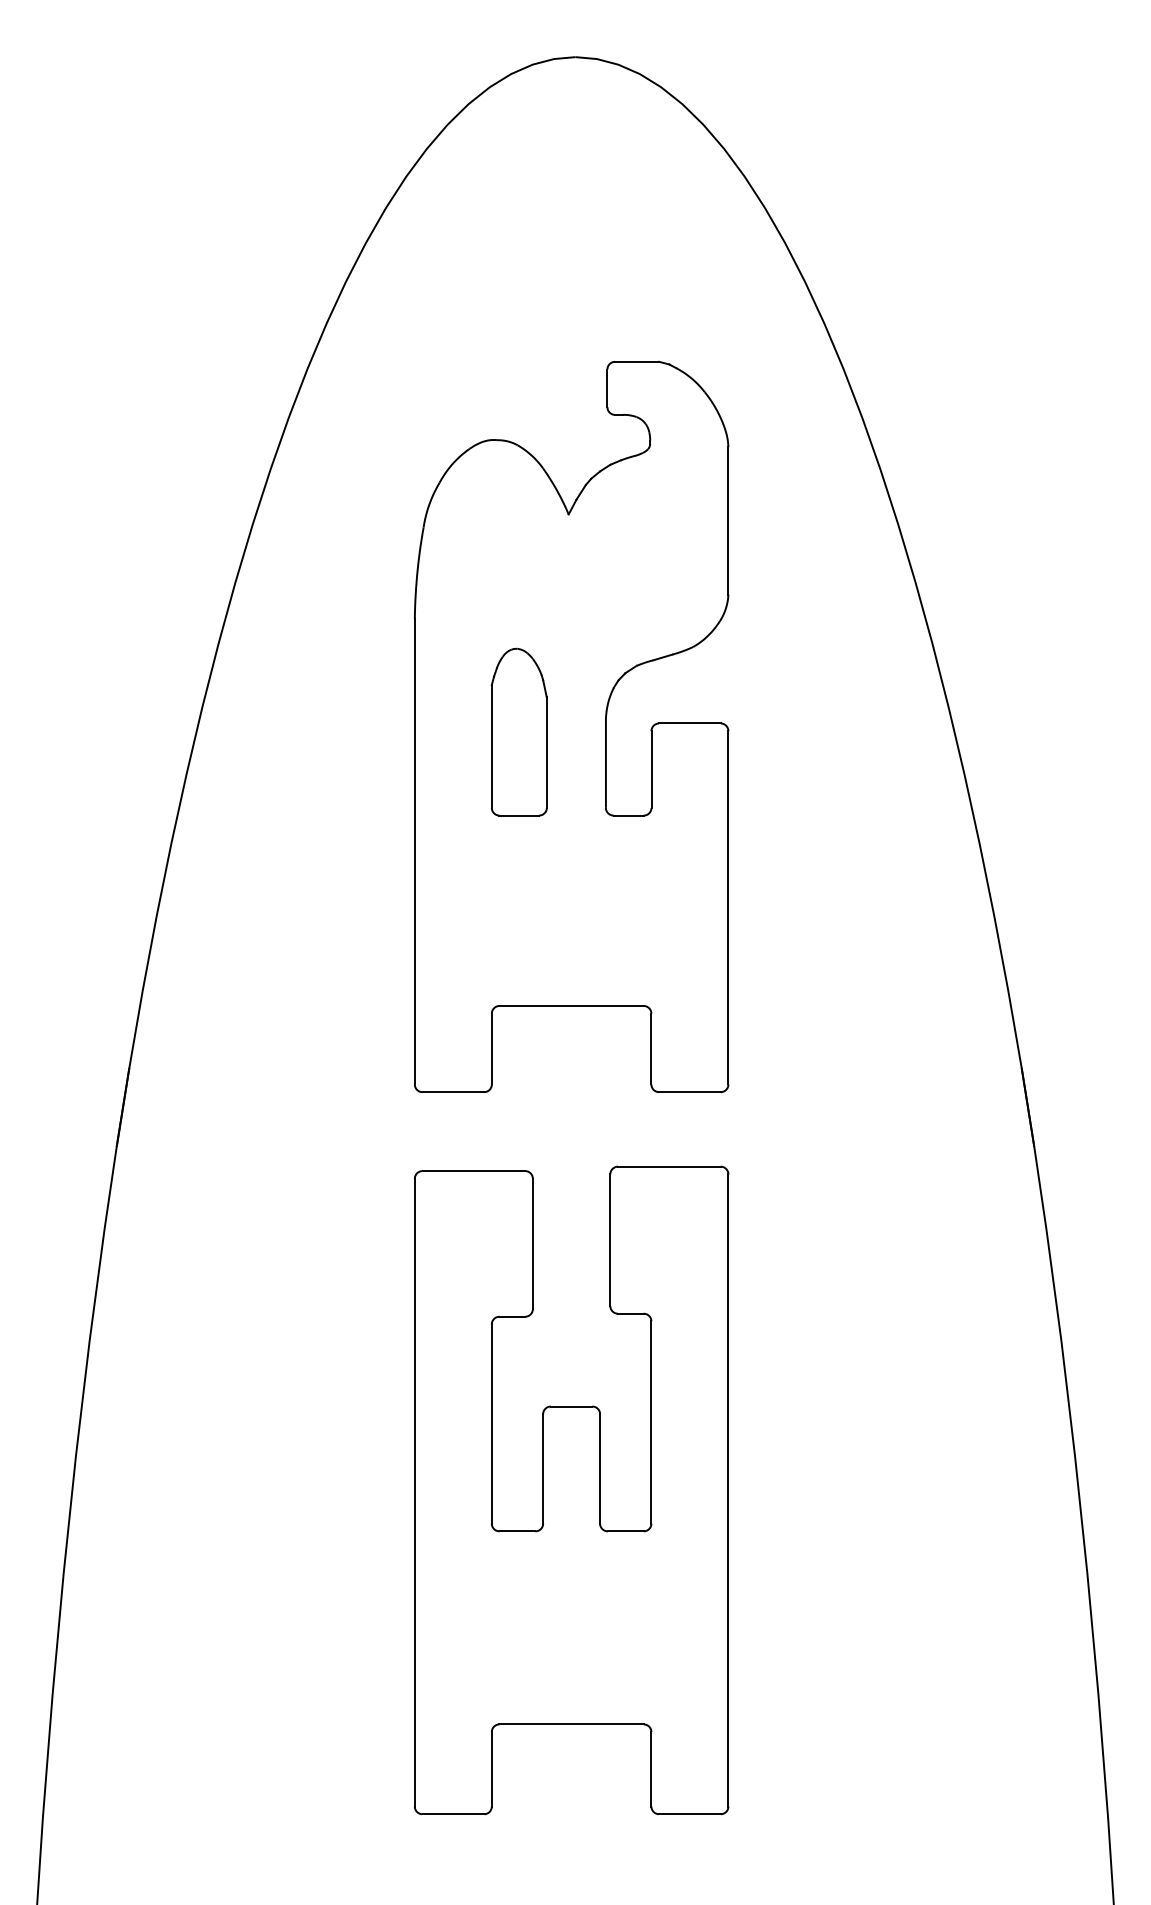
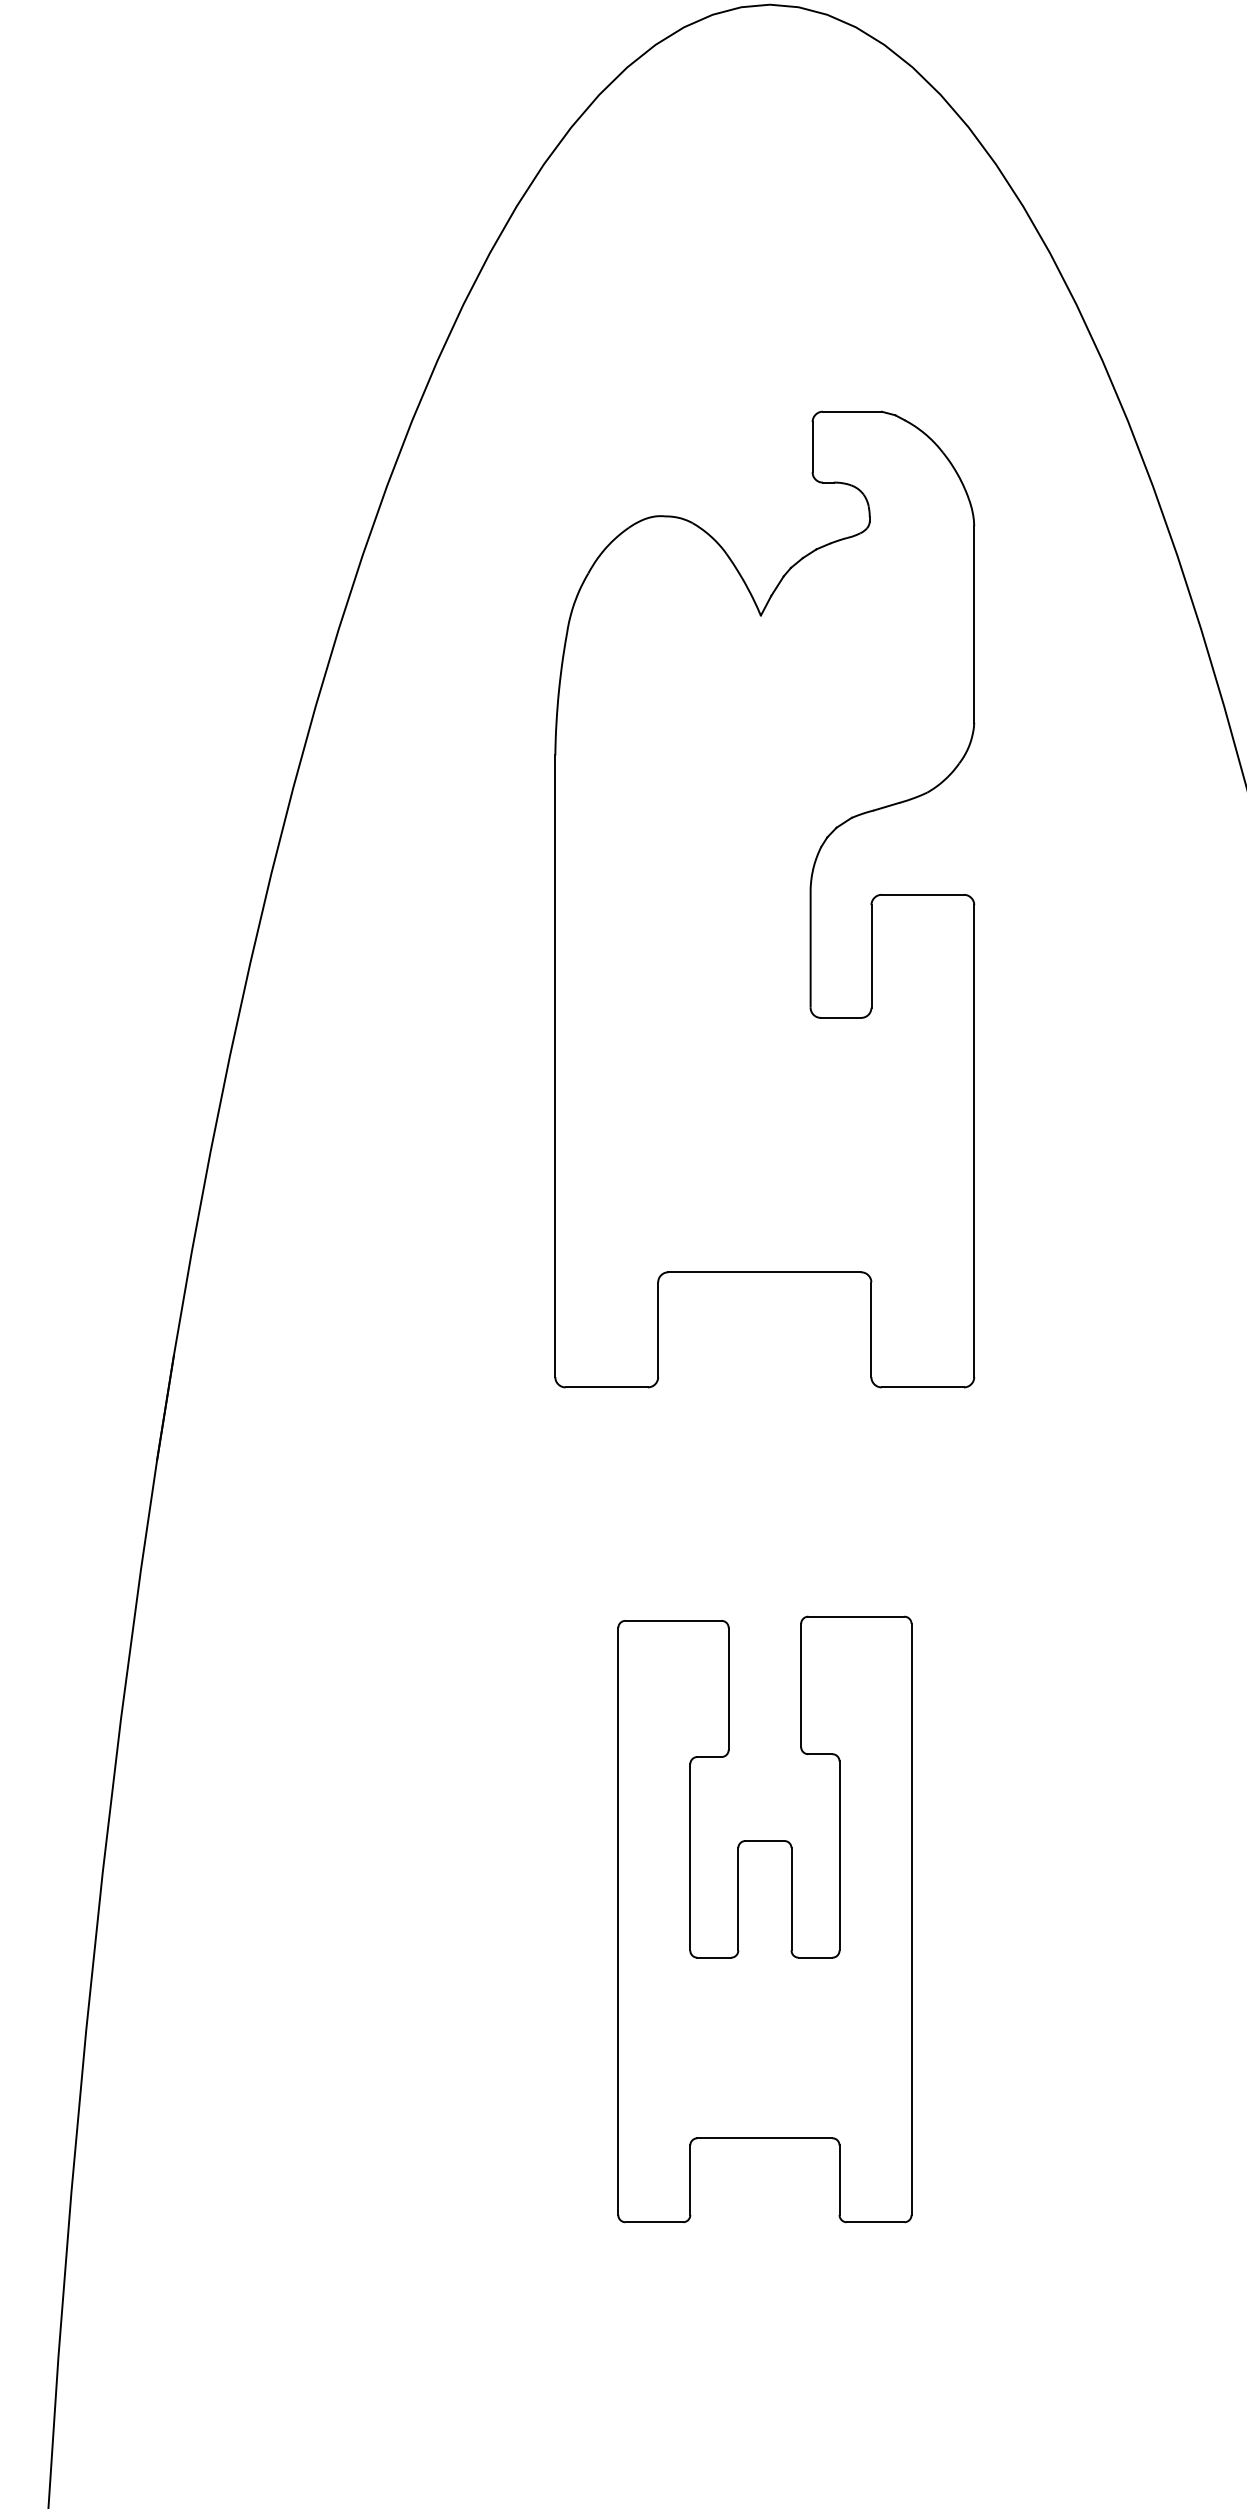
part: (518, 731) -> (693, 905), removed
part: (571, 1490) -> (764, 1919), size x0.7

